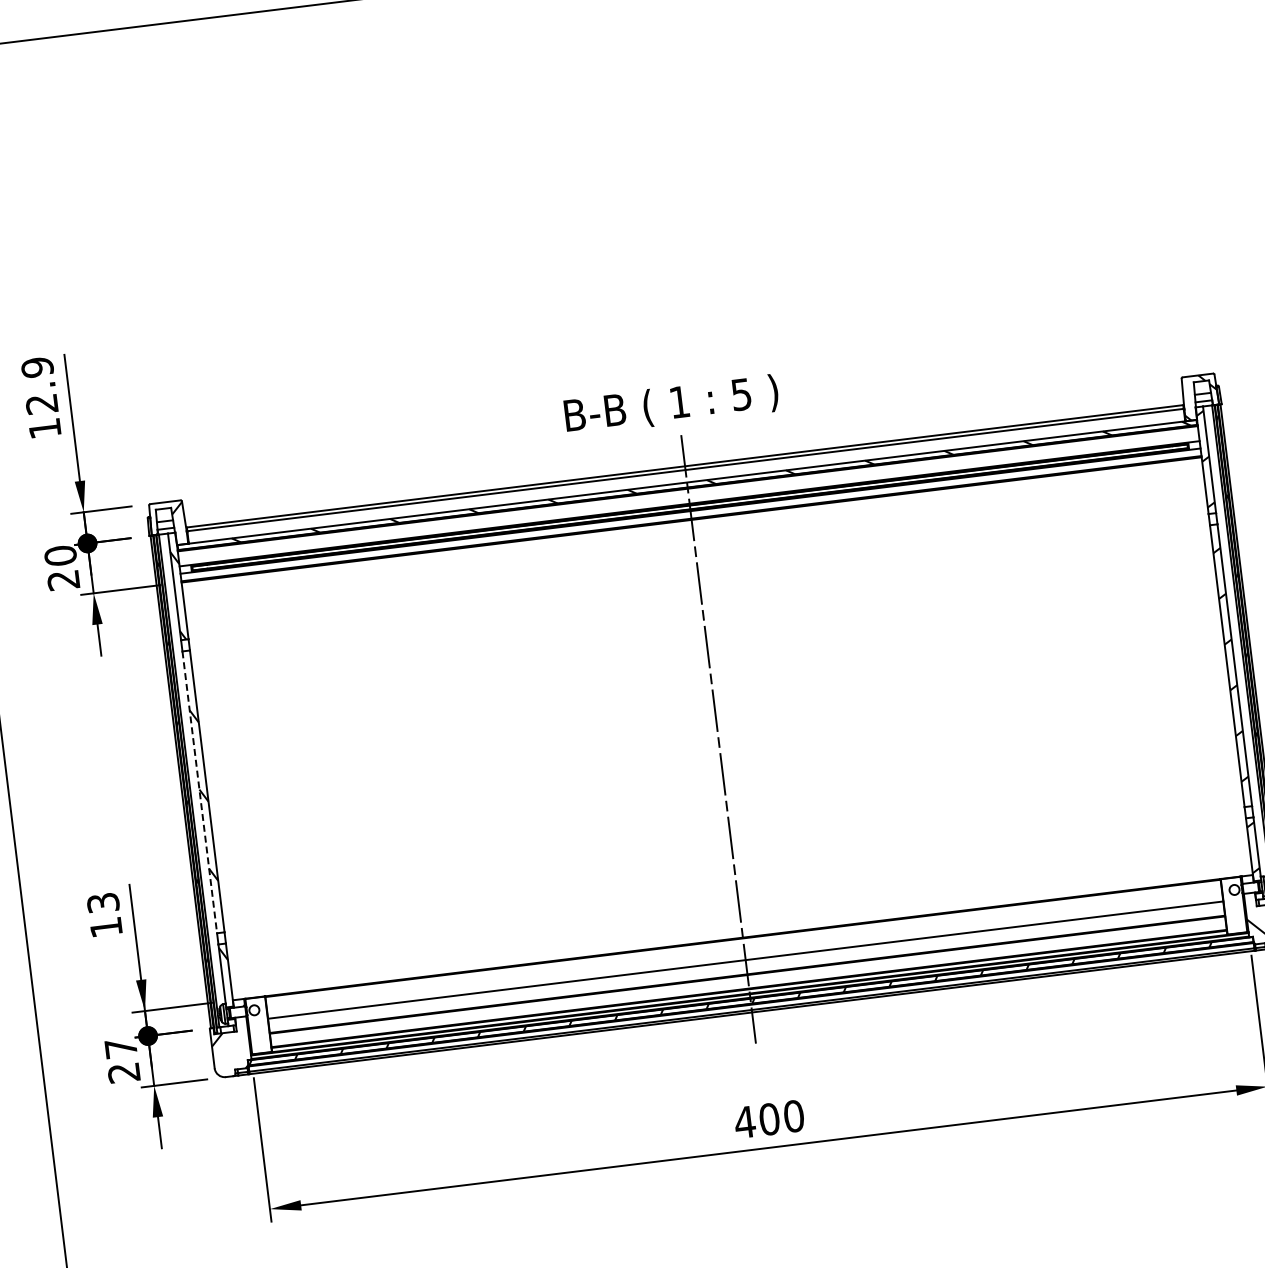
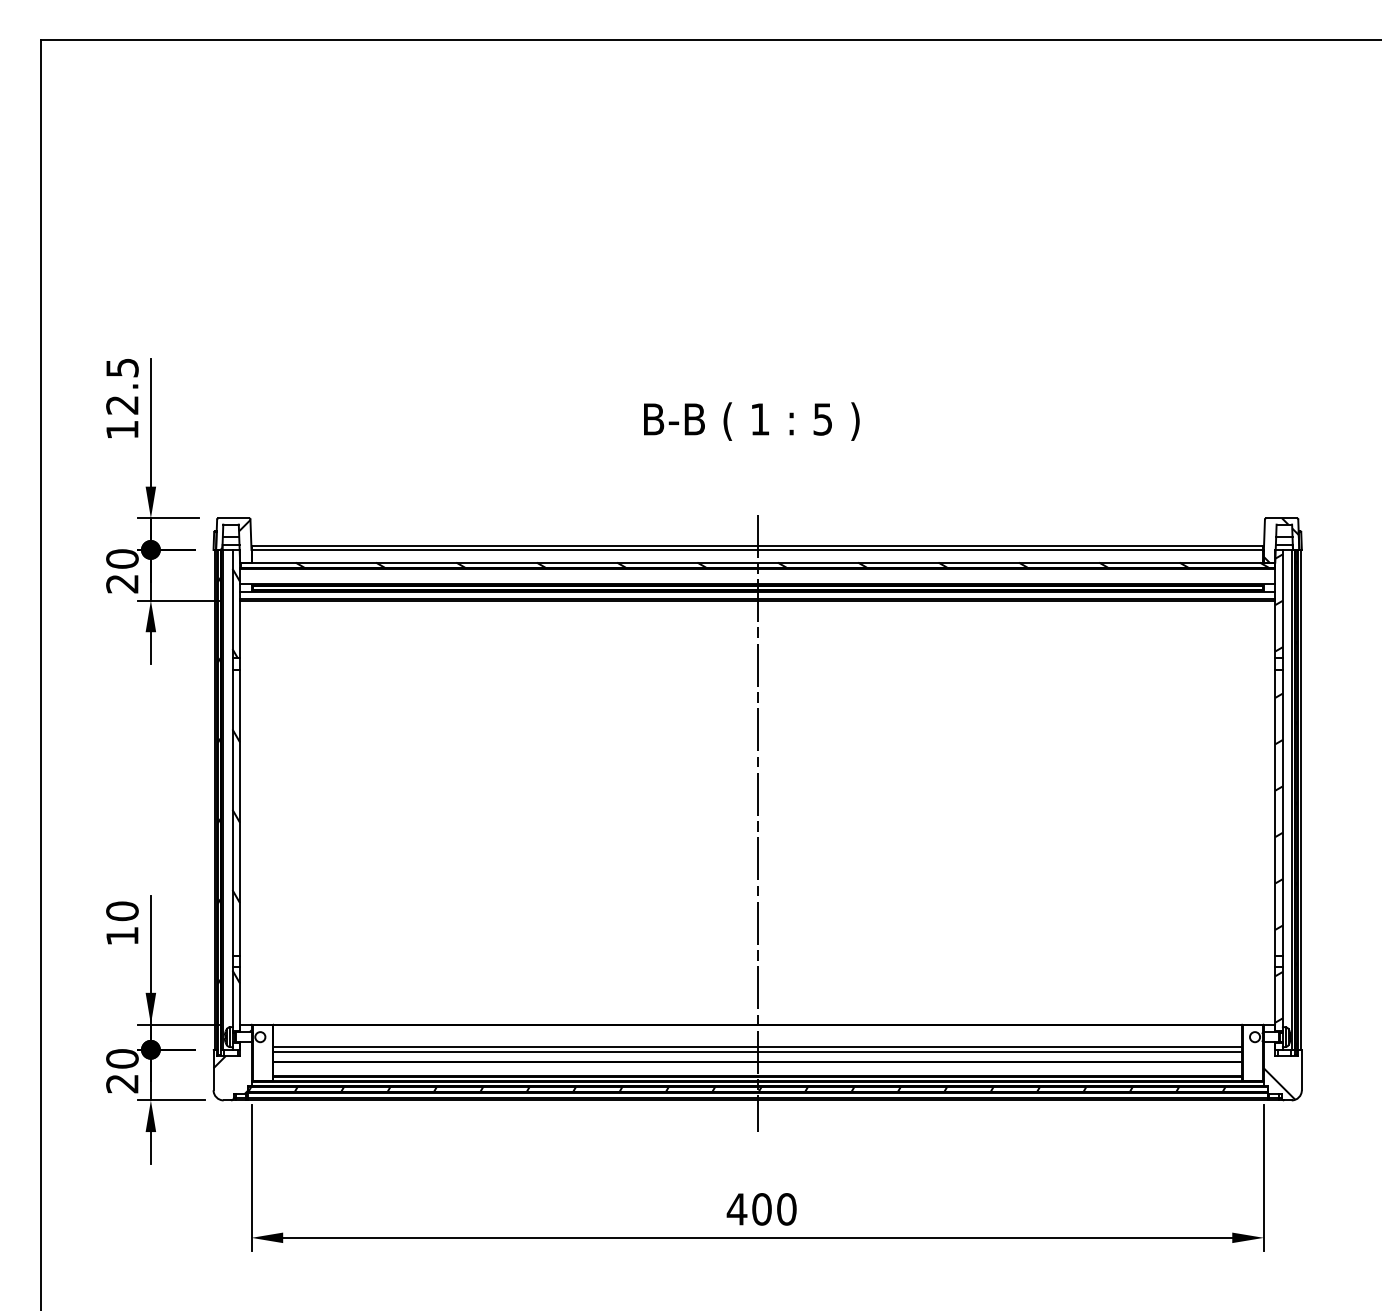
text: (37, 367) -> (122, 367), 12.9 -> 12.5
text: (671, 405) -> (751, 421), moved
line: (199, 792) -> (232, 812), dashed -> solid
text: (103, 903) -> (122, 911), 13 -> 10
line: (746, 965) -> (757, 1052), added
text: (121, 1048) -> (122, 1058), 27 -> 20

